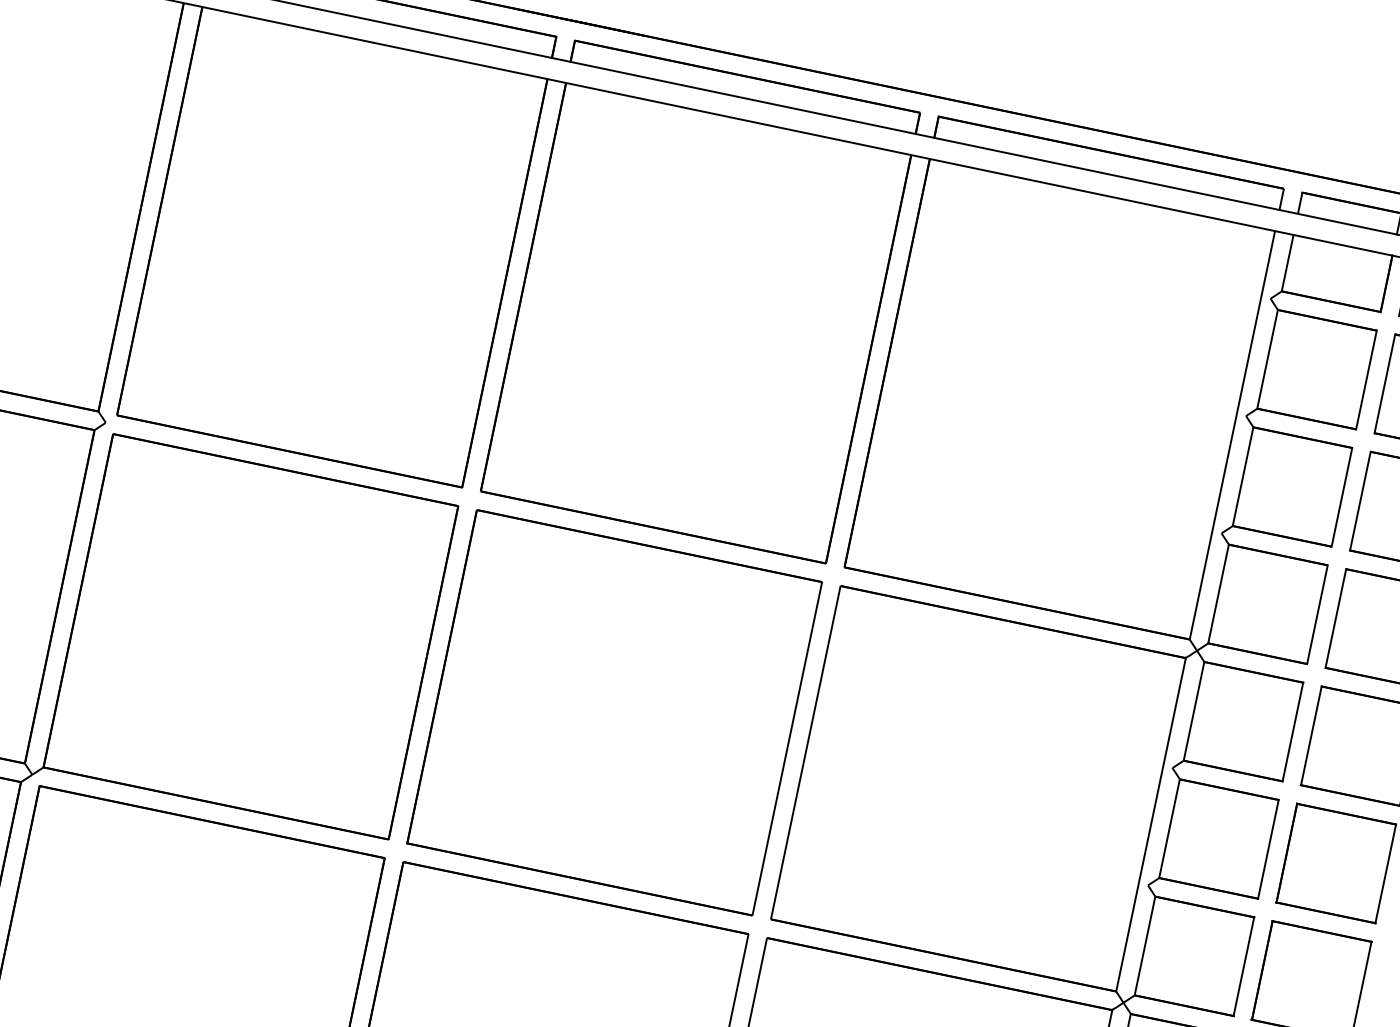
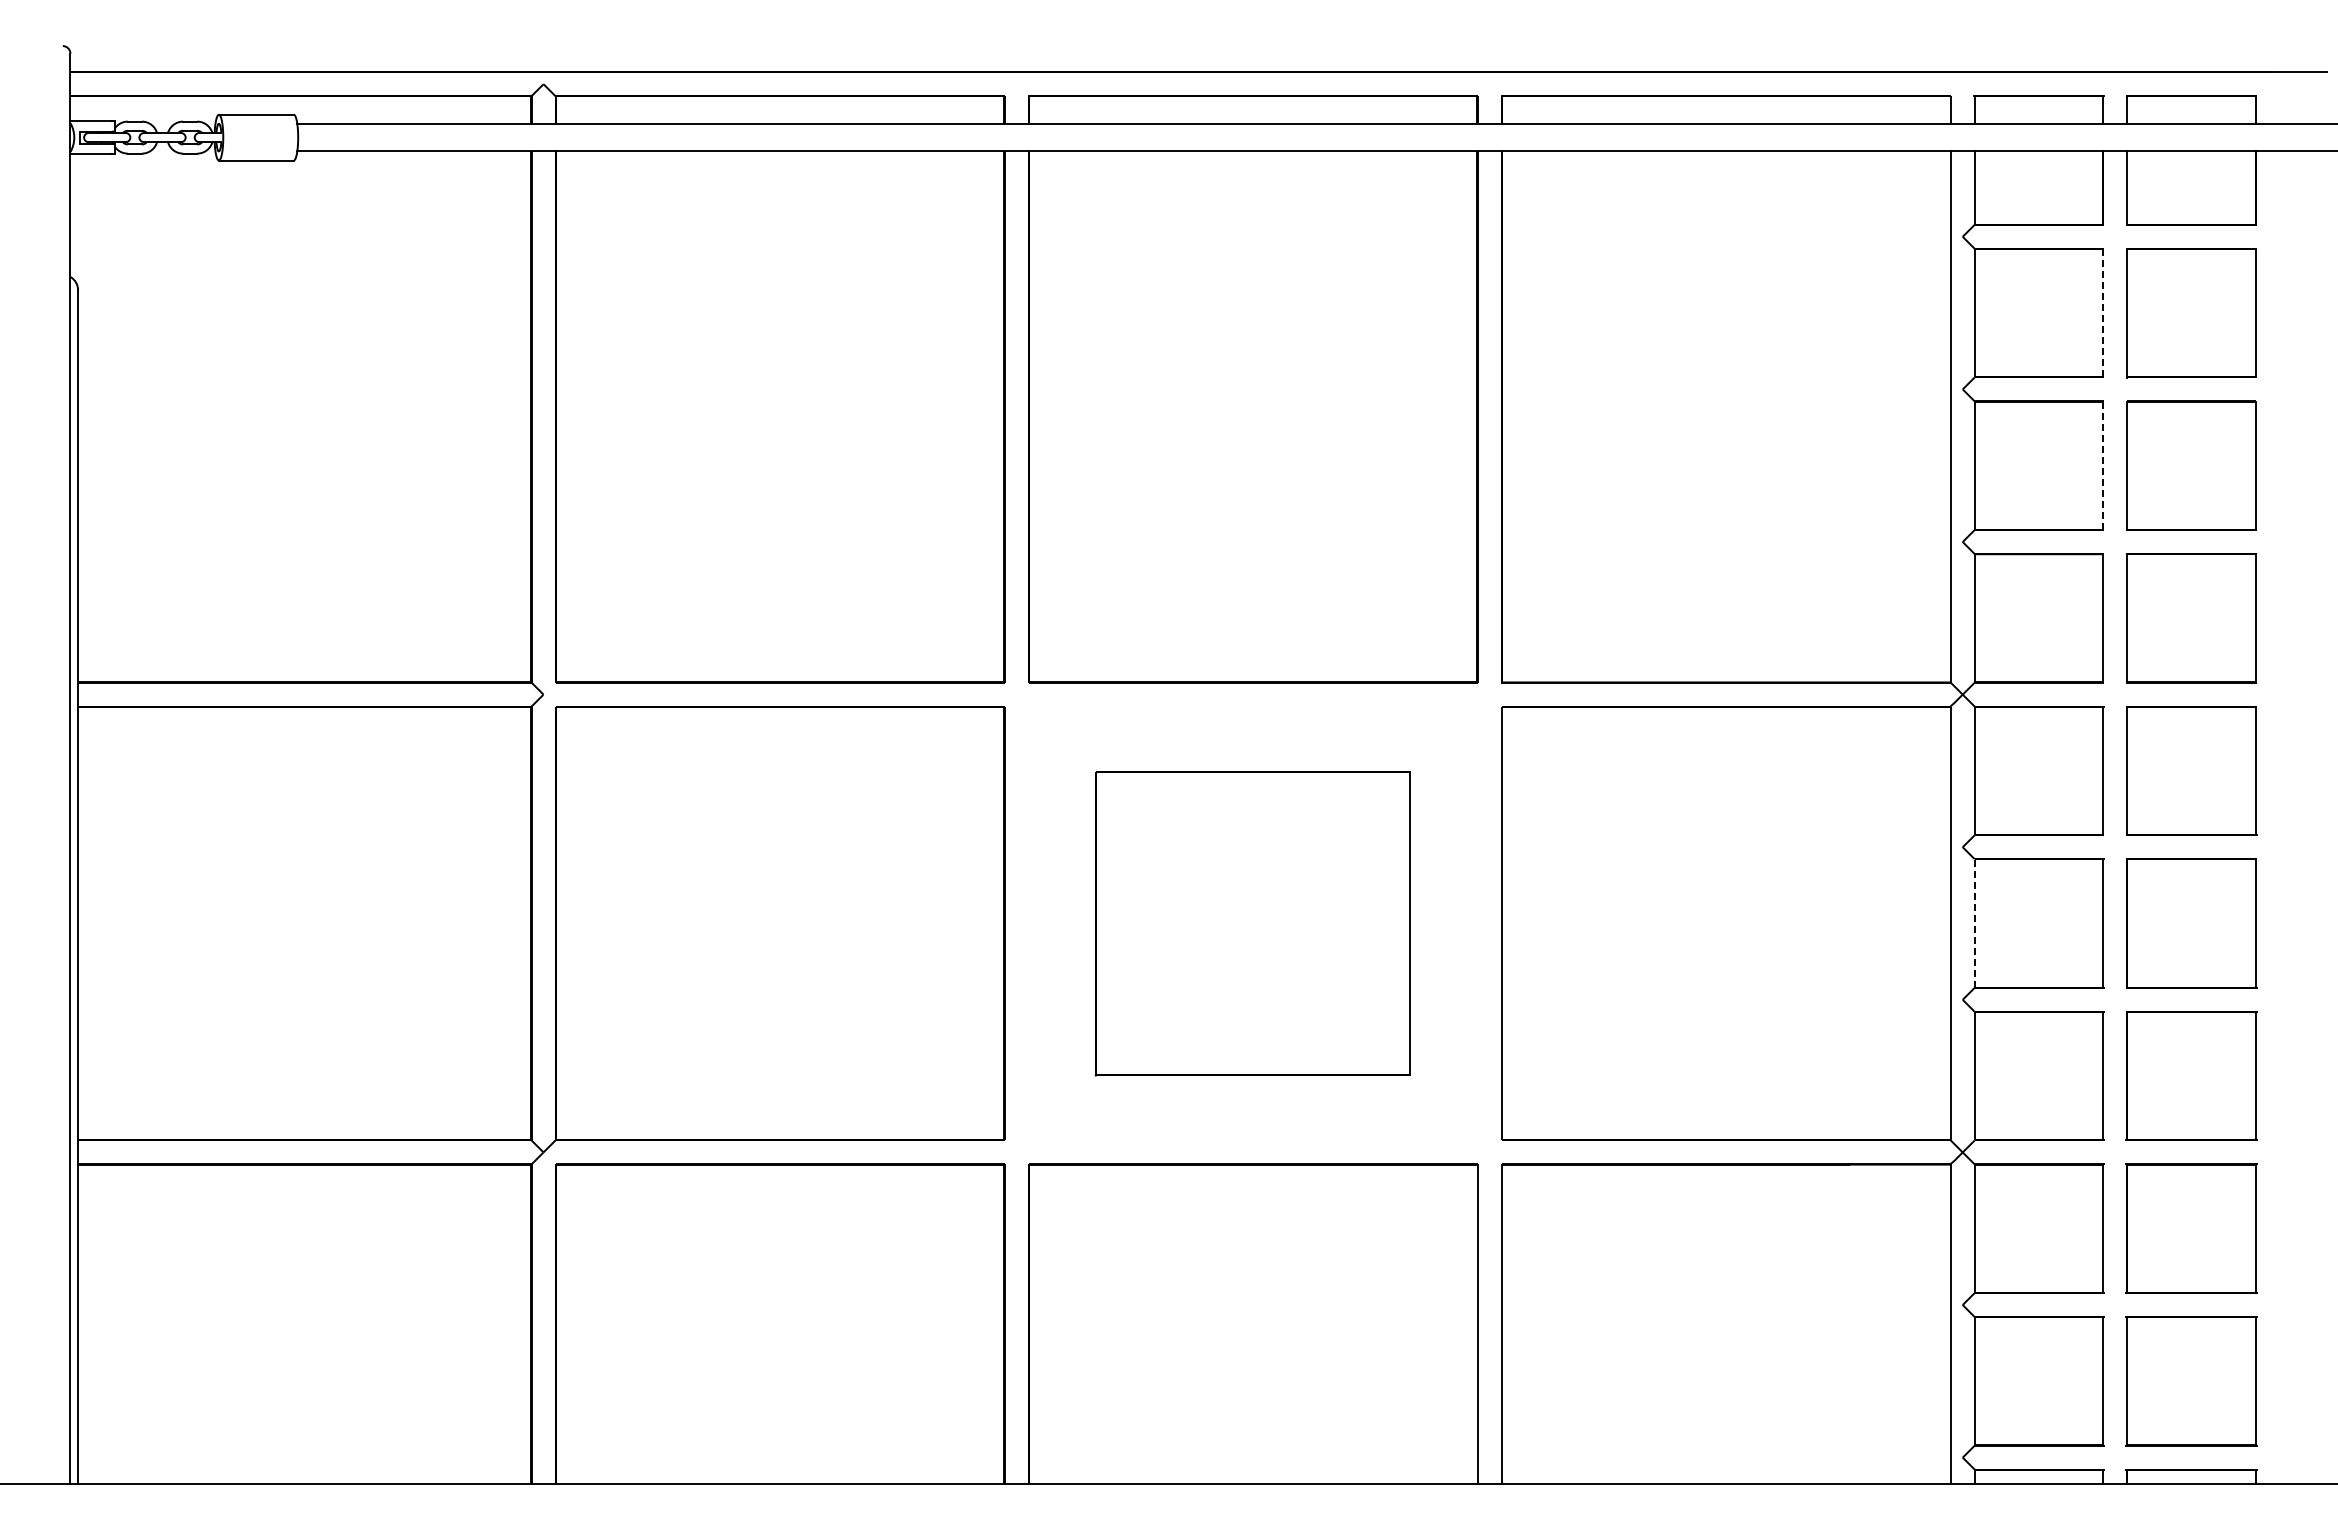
line: (1366, 380) -> (2103, 313), solid -> dashed
line: (1341, 497) -> (2103, 466), solid -> dashed
part: (614, 712) -> (1252, 923), size x0.7
line: (1169, 827) -> (1974, 922), solid -> dashed

